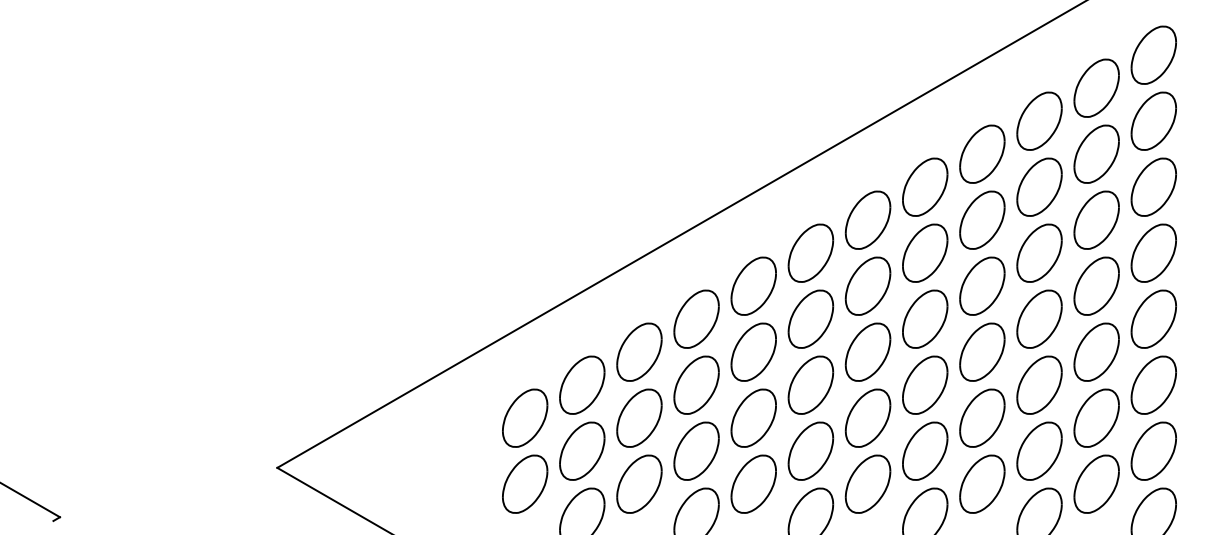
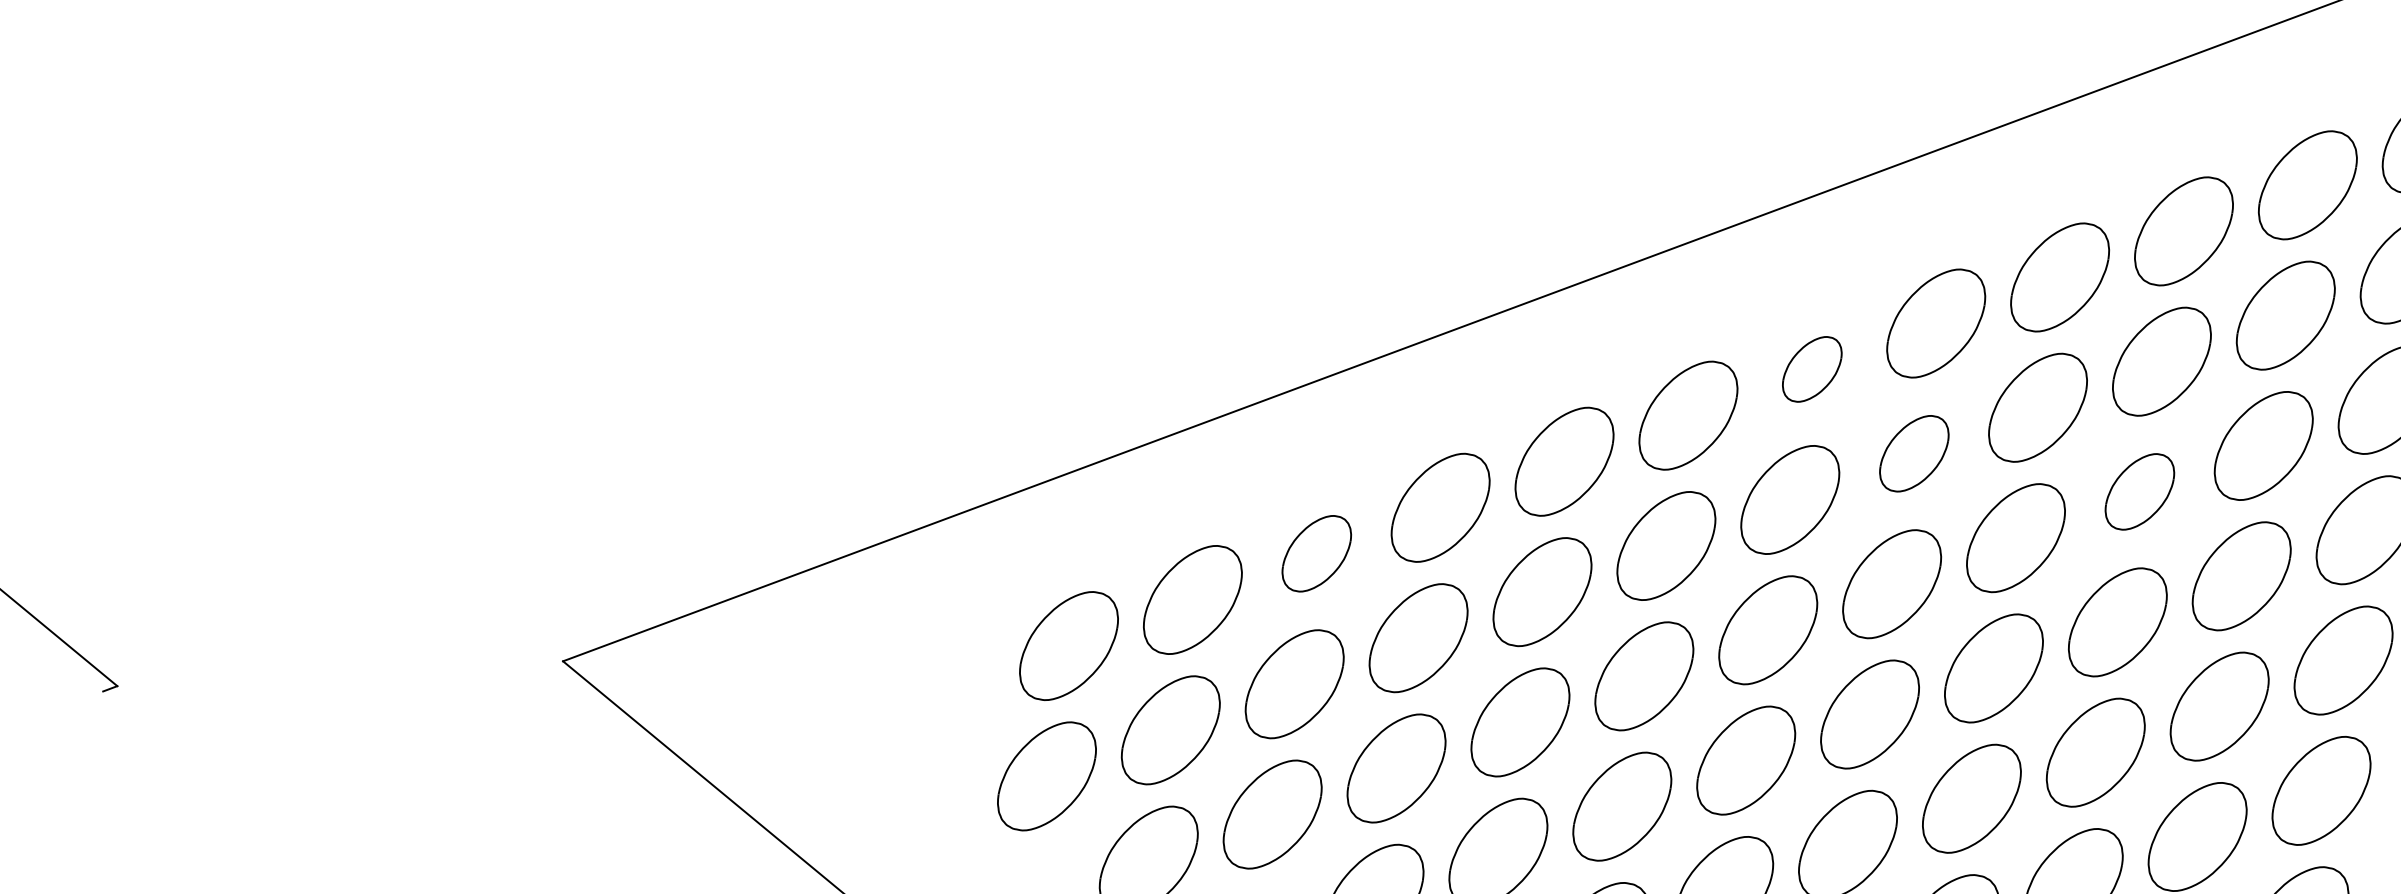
part: (867, 219) -> (1811, 367), size x0.6
part: (925, 252) -> (1914, 452), size x0.7
part: (1039, 252) -> (2140, 490), size x0.7
part: (639, 351) -> (1317, 552), size x0.7

